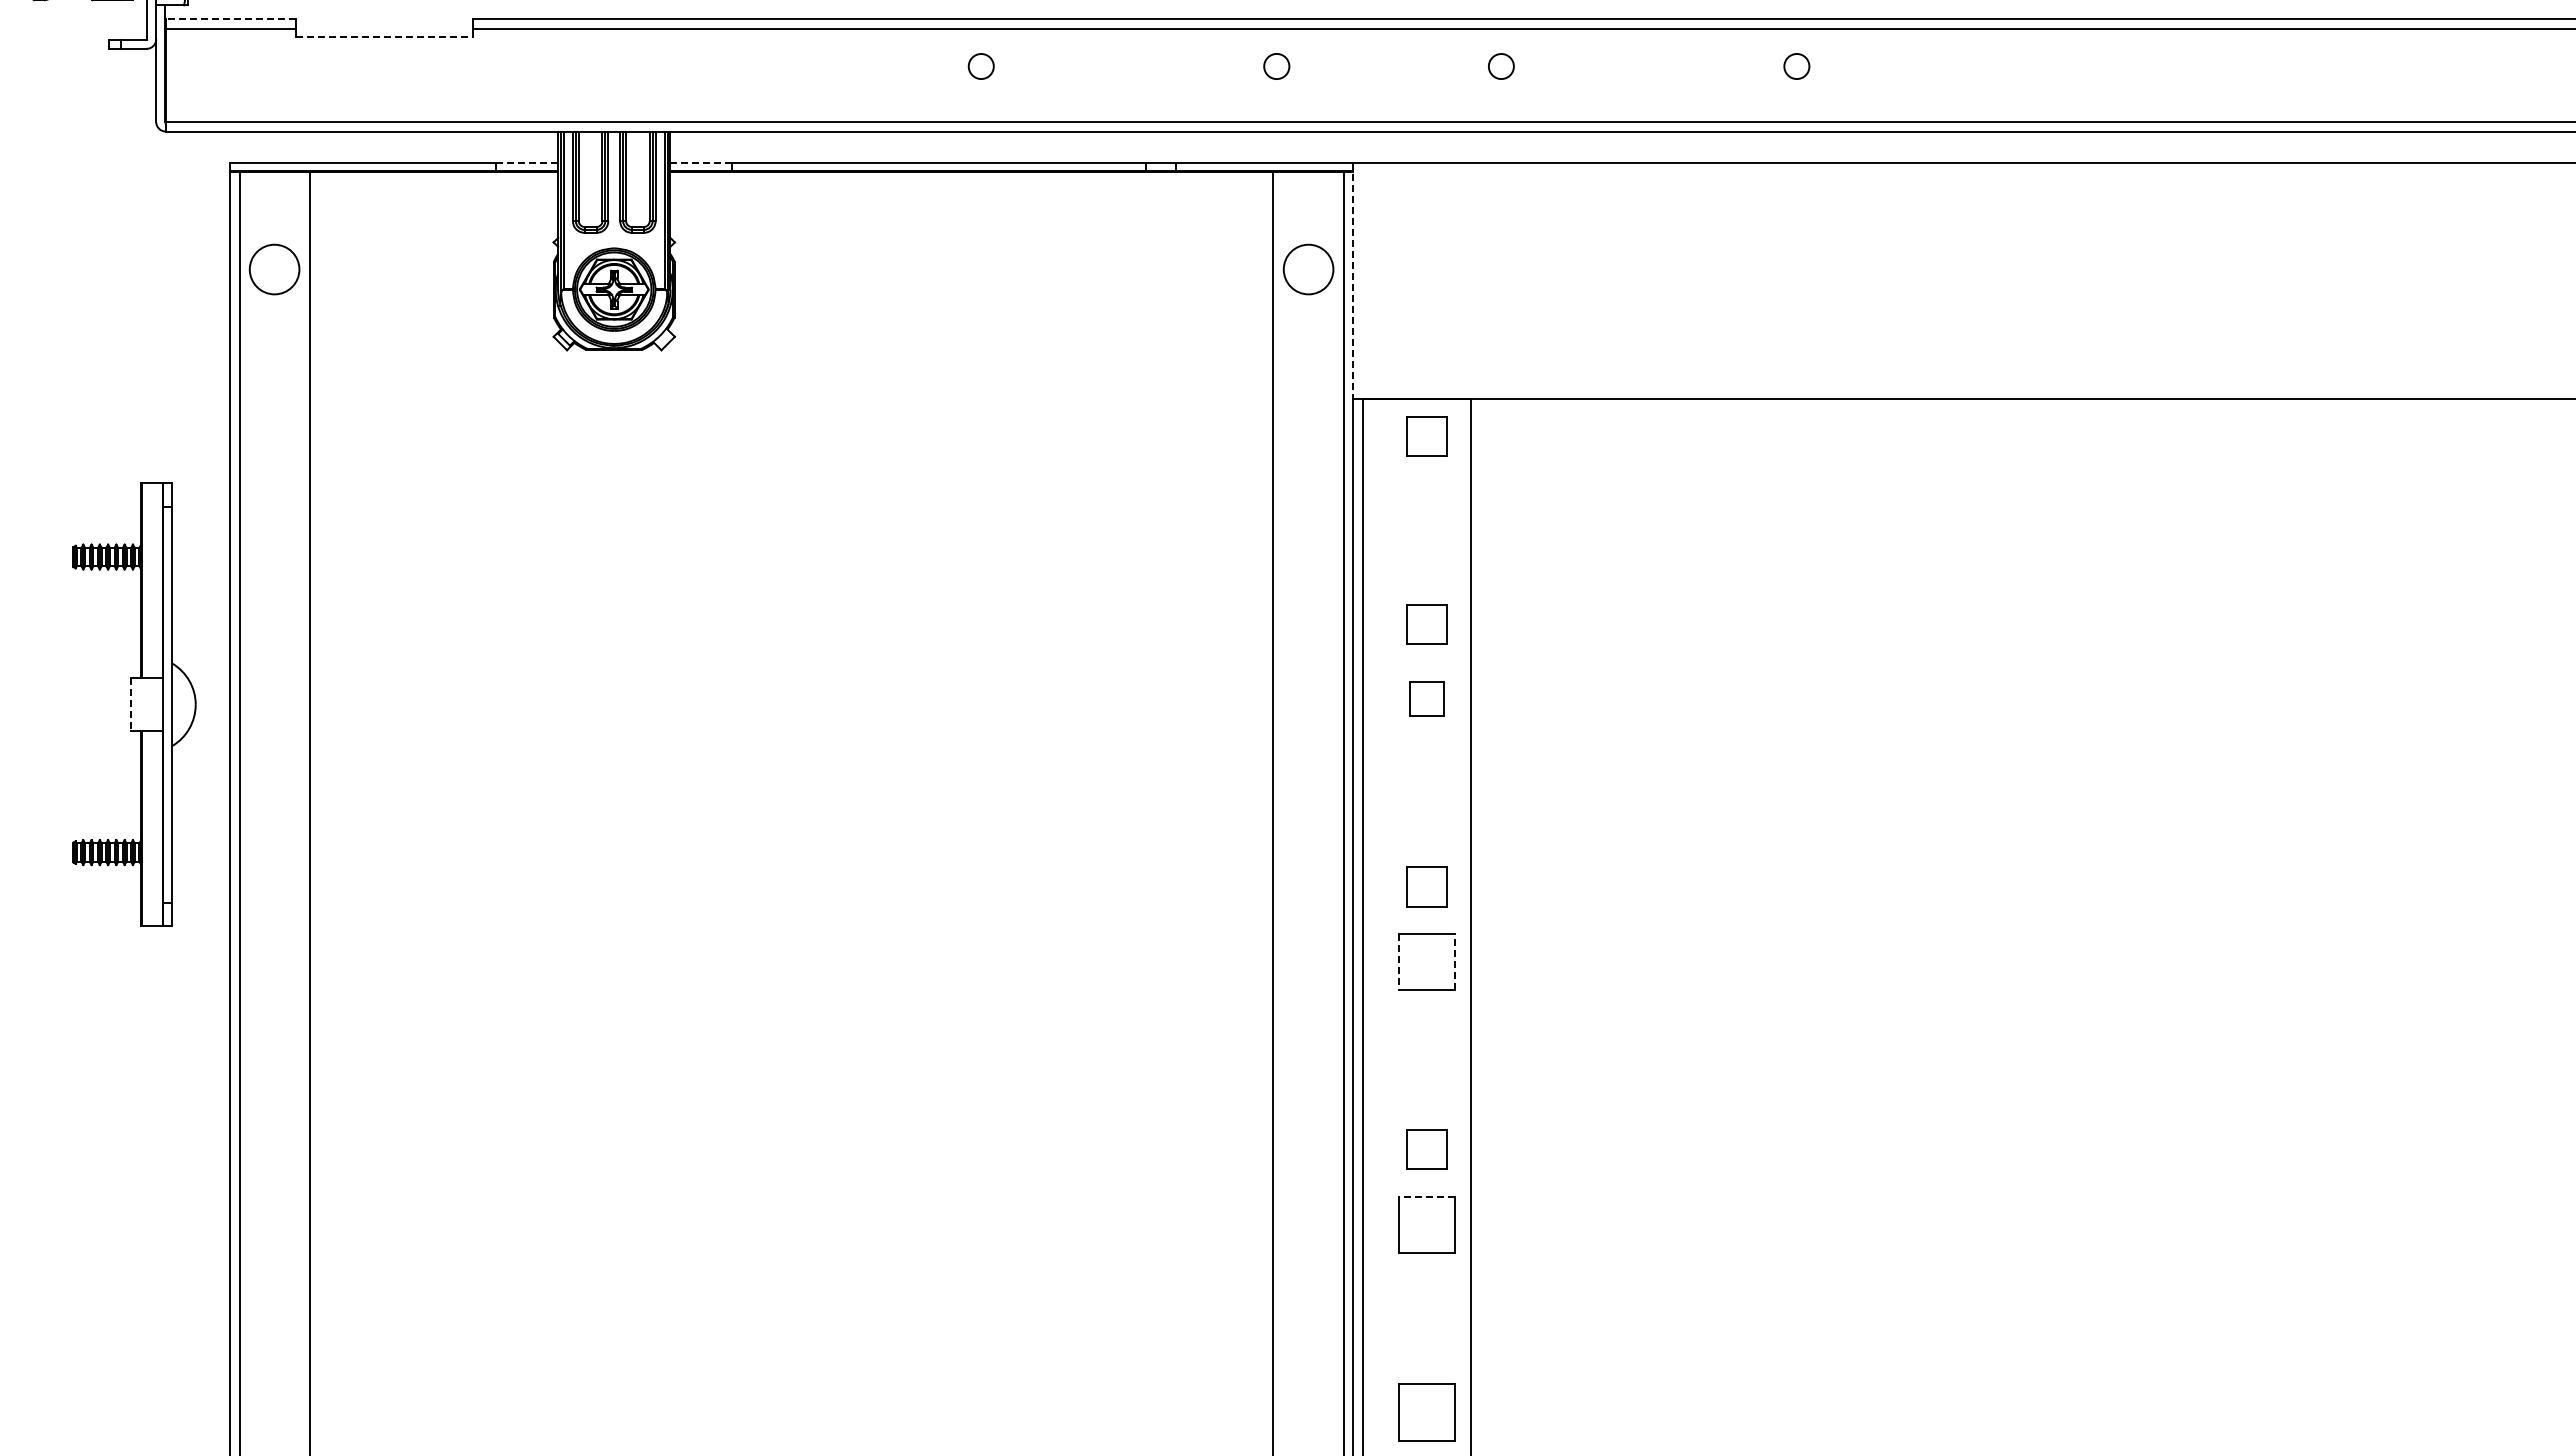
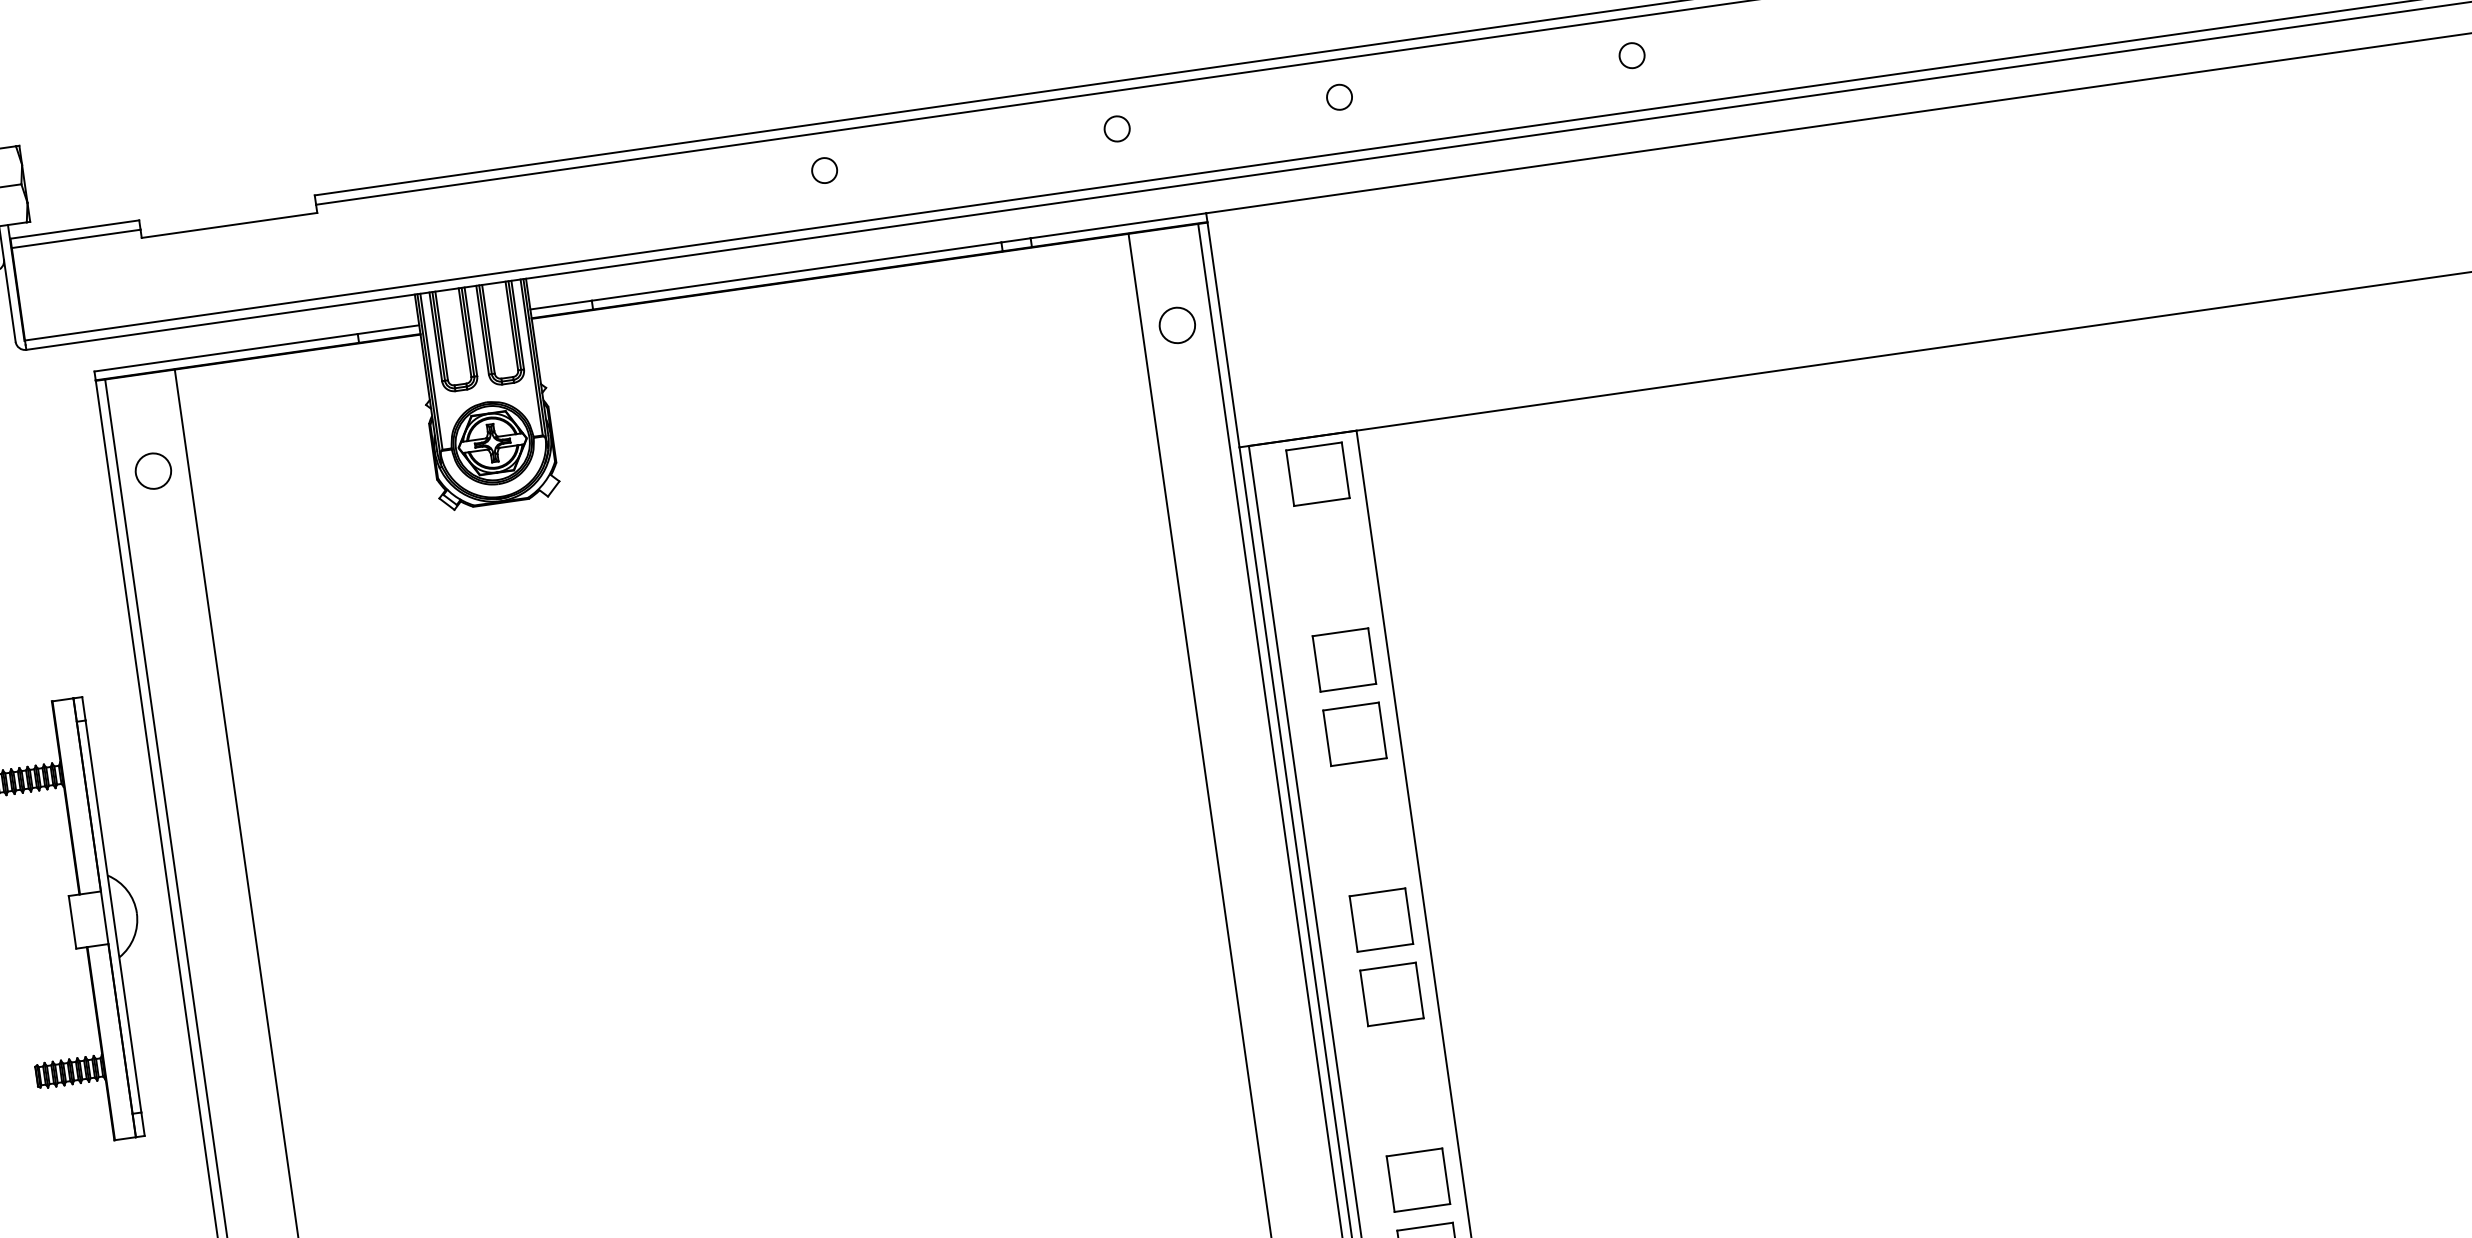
line: (230, 19) -> (74, 229), dashed -> solid
line: (384, 36) -> (229, 224), dashed -> solid
line: (526, 162) -> (387, 329), dashed -> solid
line: (700, 162) -> (560, 305), dashed -> solid
circle: (273, 269) -> (152, 471), size x0.71
circle: (1308, 269) -> (1177, 325), size x0.71
line: (1353, 281) -> (1223, 330), dashed -> solid
part: (1426, 436) -> (1317, 474), size x1.43
part: (1426, 623) -> (1343, 659), size x1.43
part: (1426, 698) -> (1354, 733), size x1.67
line: (130, 704) -> (72, 922), dashed -> solid
part: (1426, 886) -> (1380, 919), size x1.43
line: (1454, 961) -> (1419, 989), dashed -> solid
line: (1398, 962) -> (1363, 998), dashed -> solid
part: (1426, 1149) -> (1418, 1180), size x1.43
line: (1426, 1196) -> (1424, 1226), dashed -> solid

